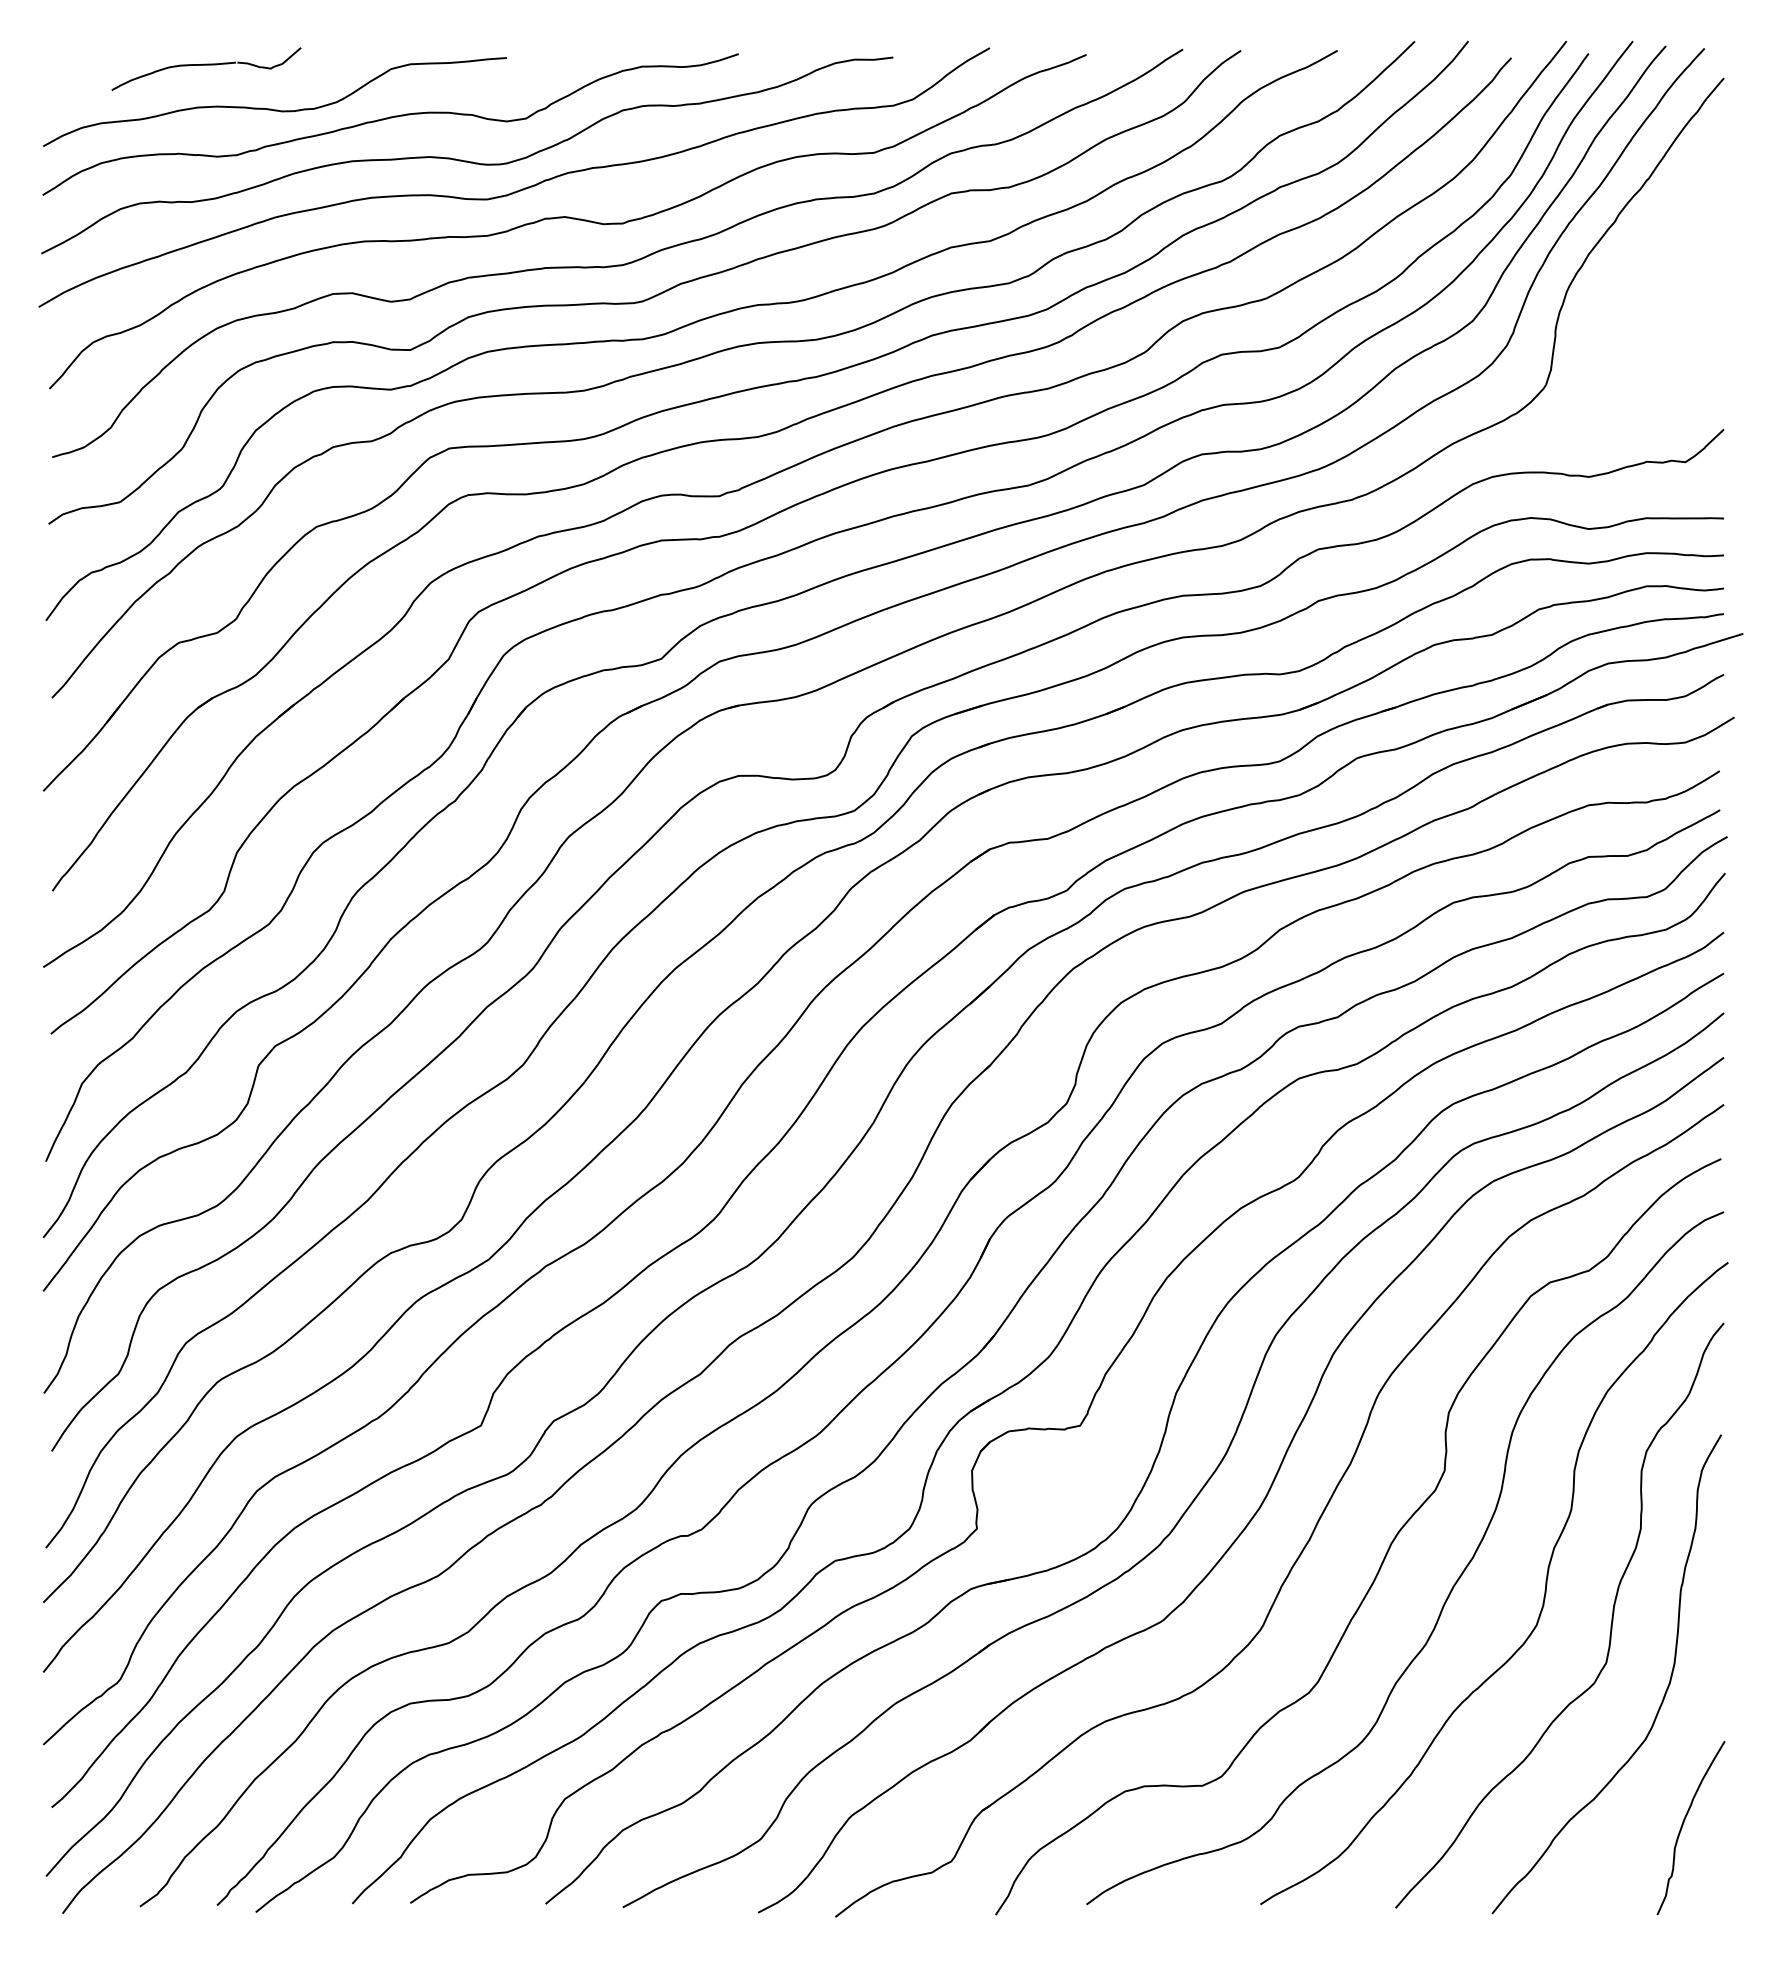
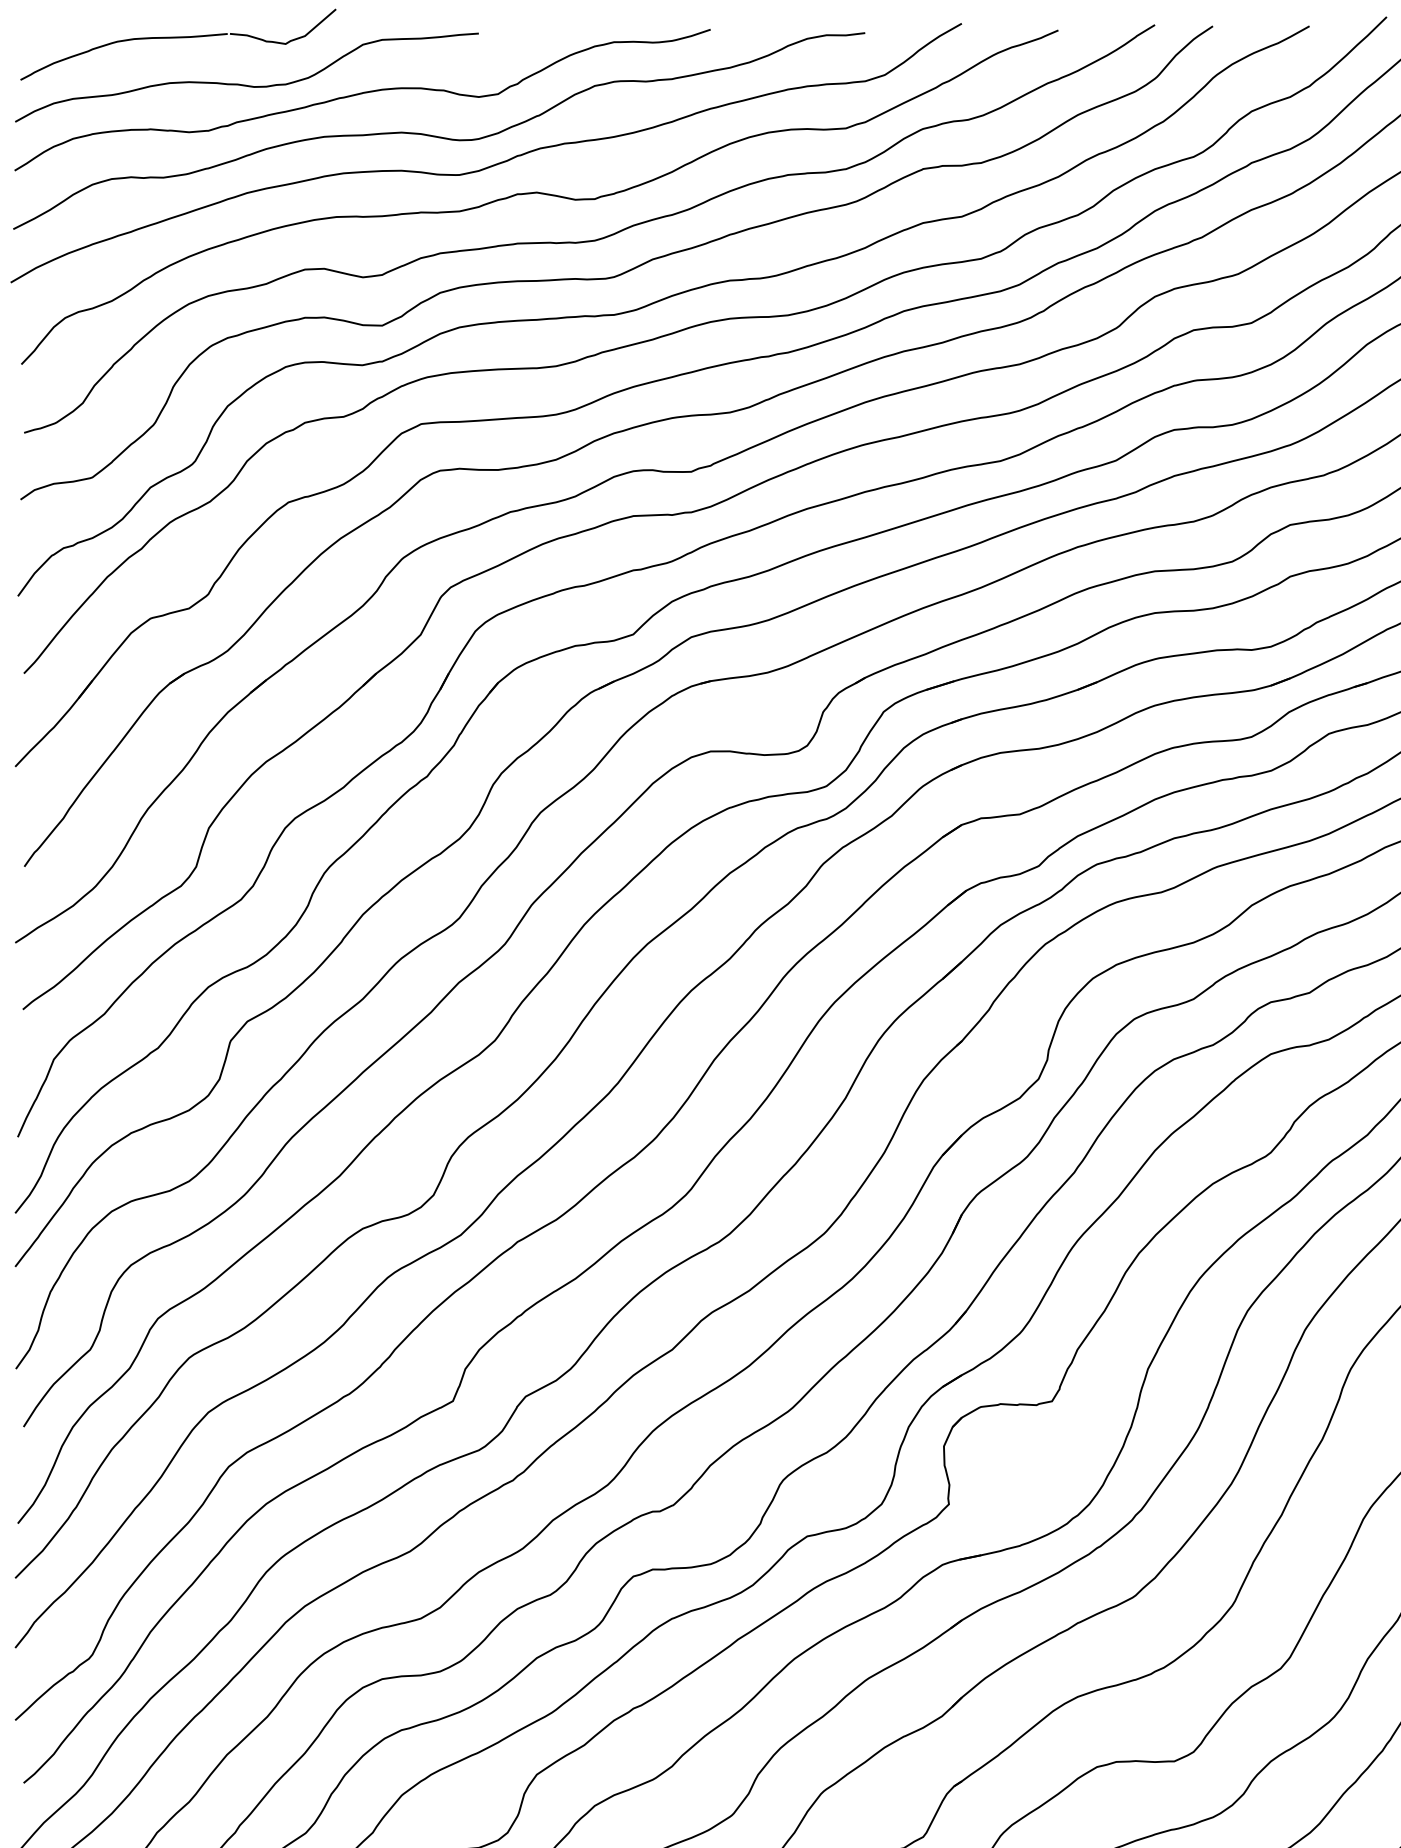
part: (206, 68) -> (178, 44), size x1.67

